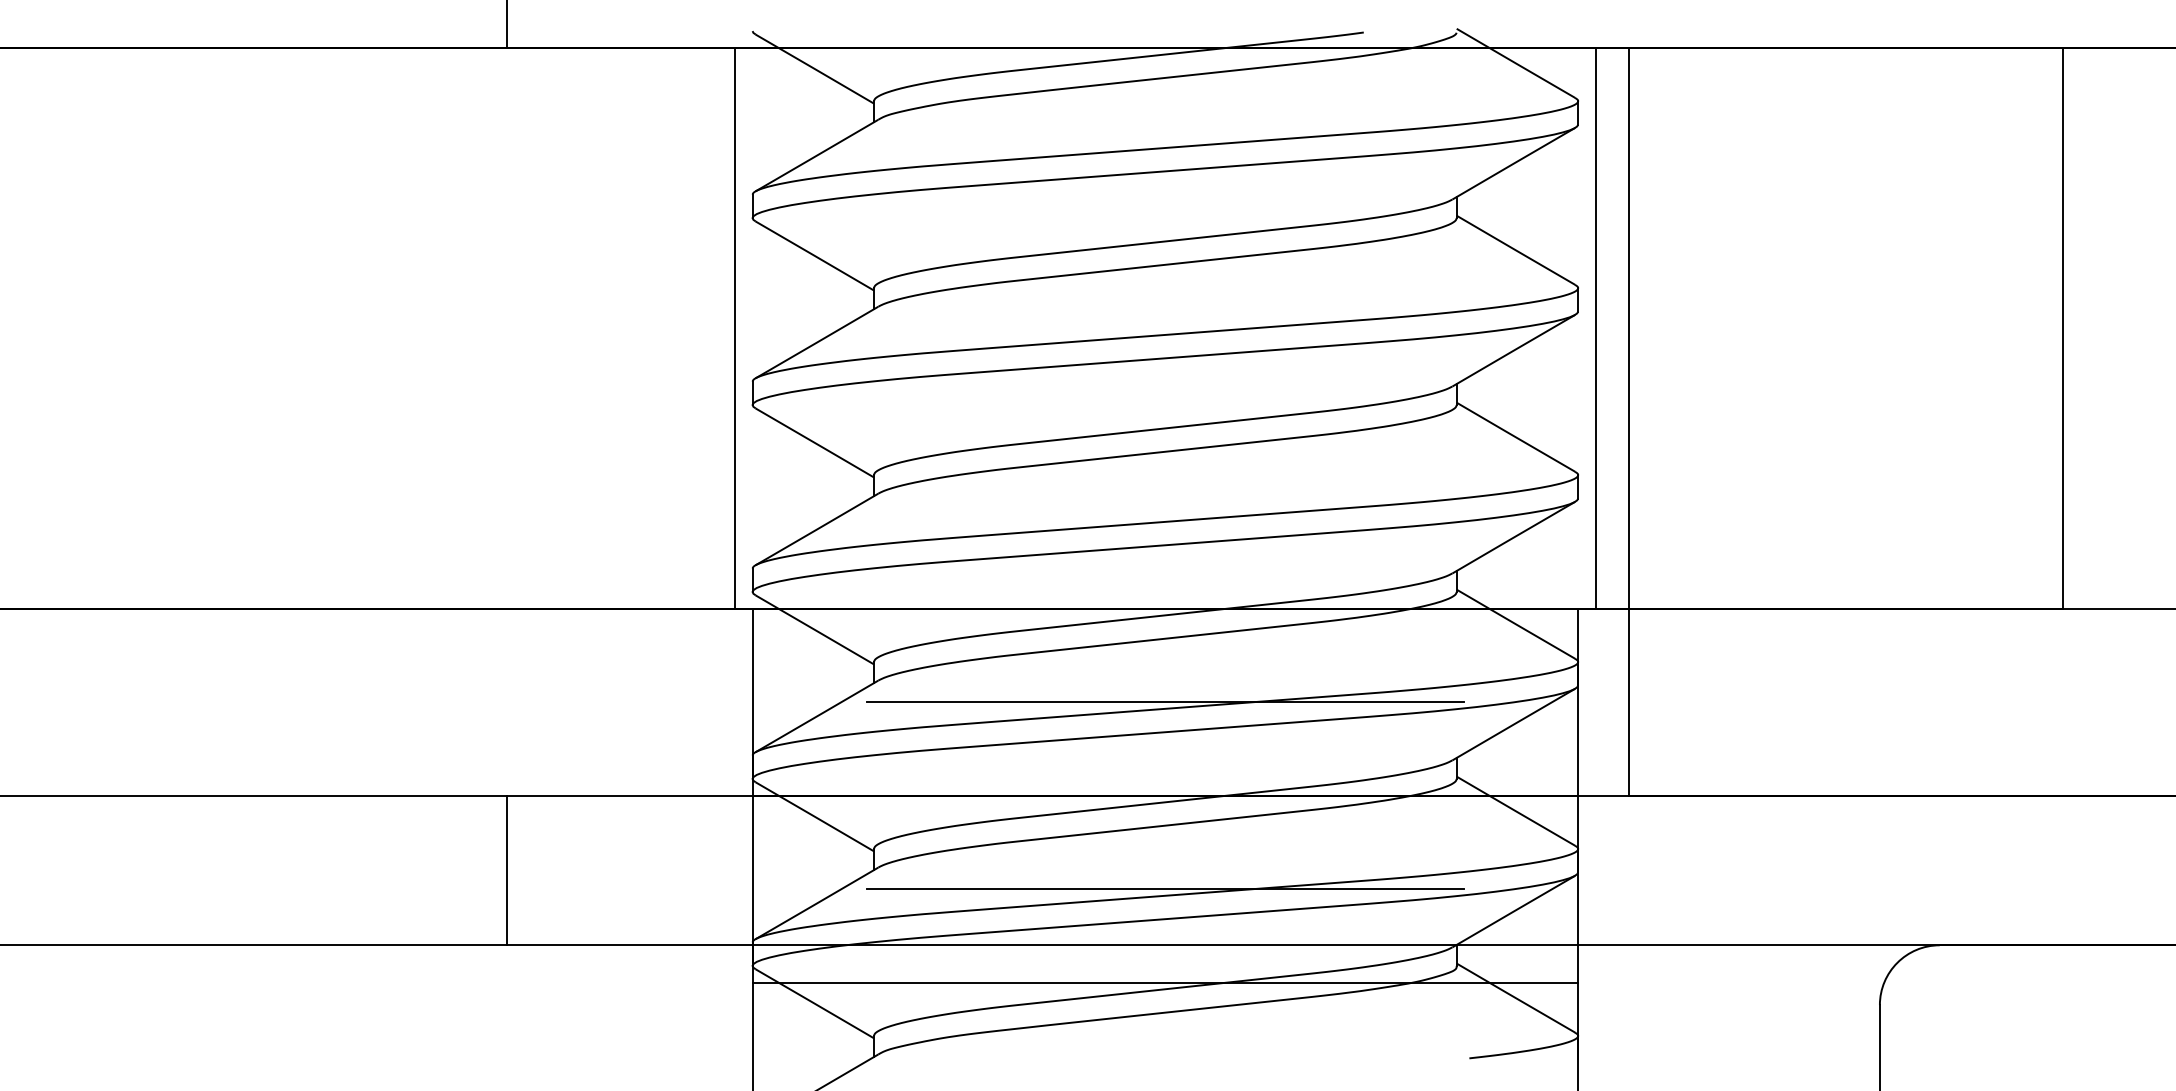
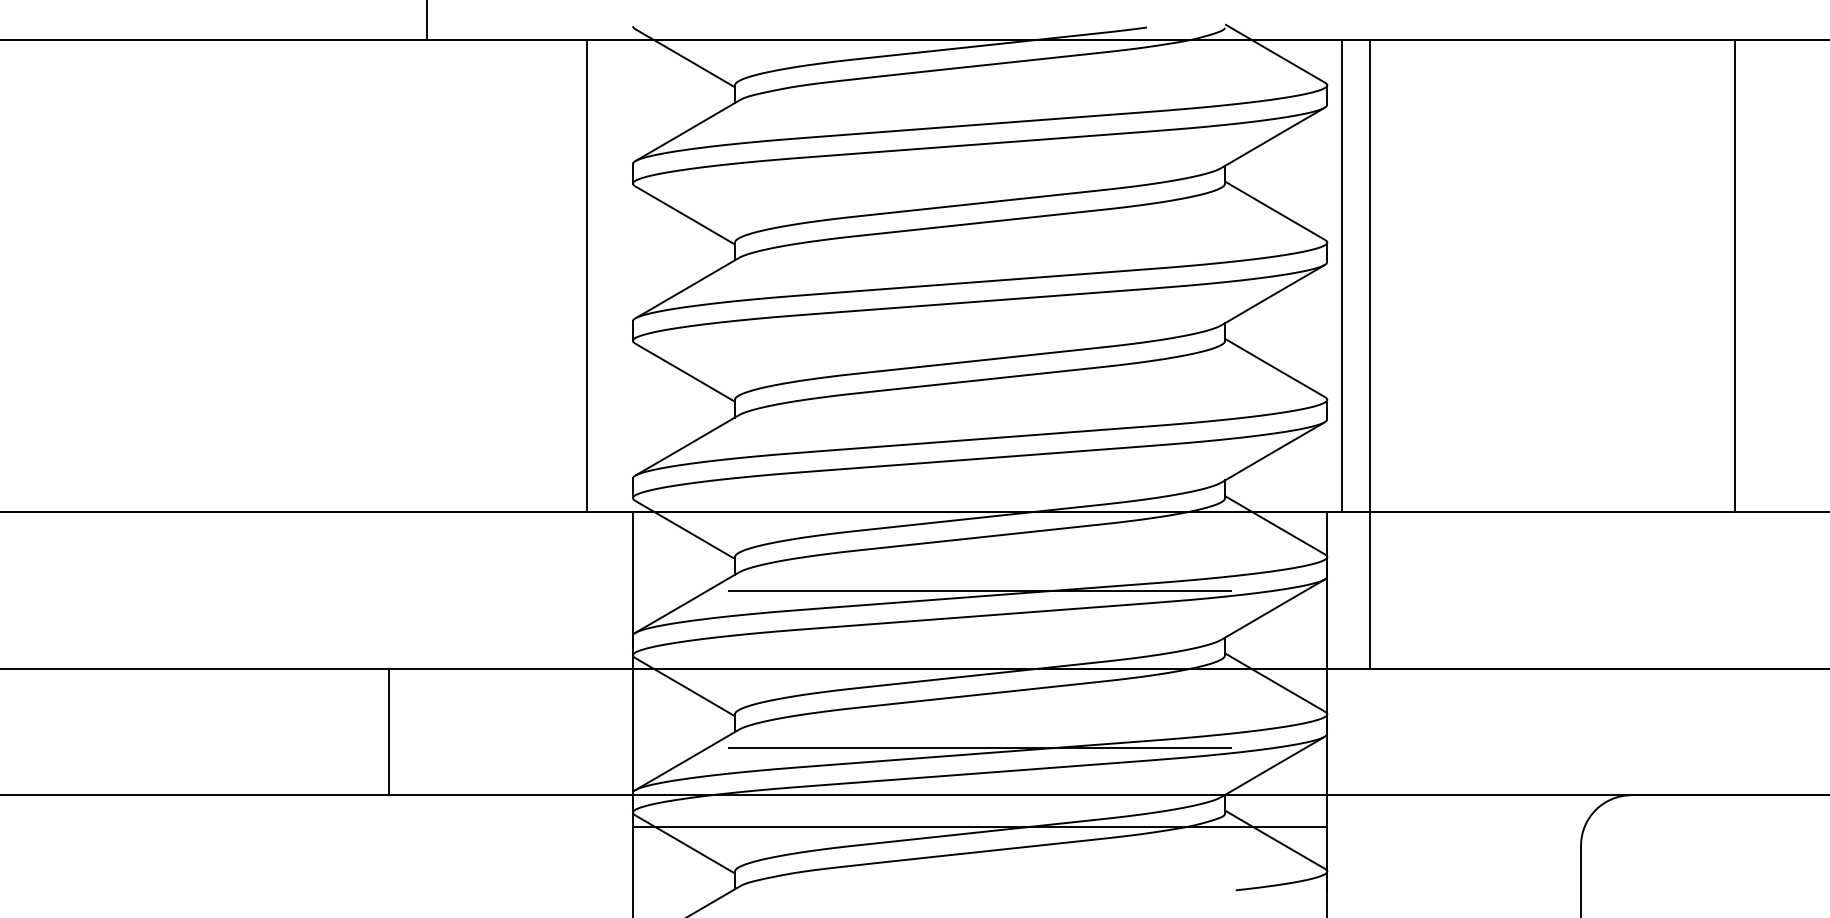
line: (734, 328) -> (586, 276), moved
line: (507, 870) -> (388, 732), moved

